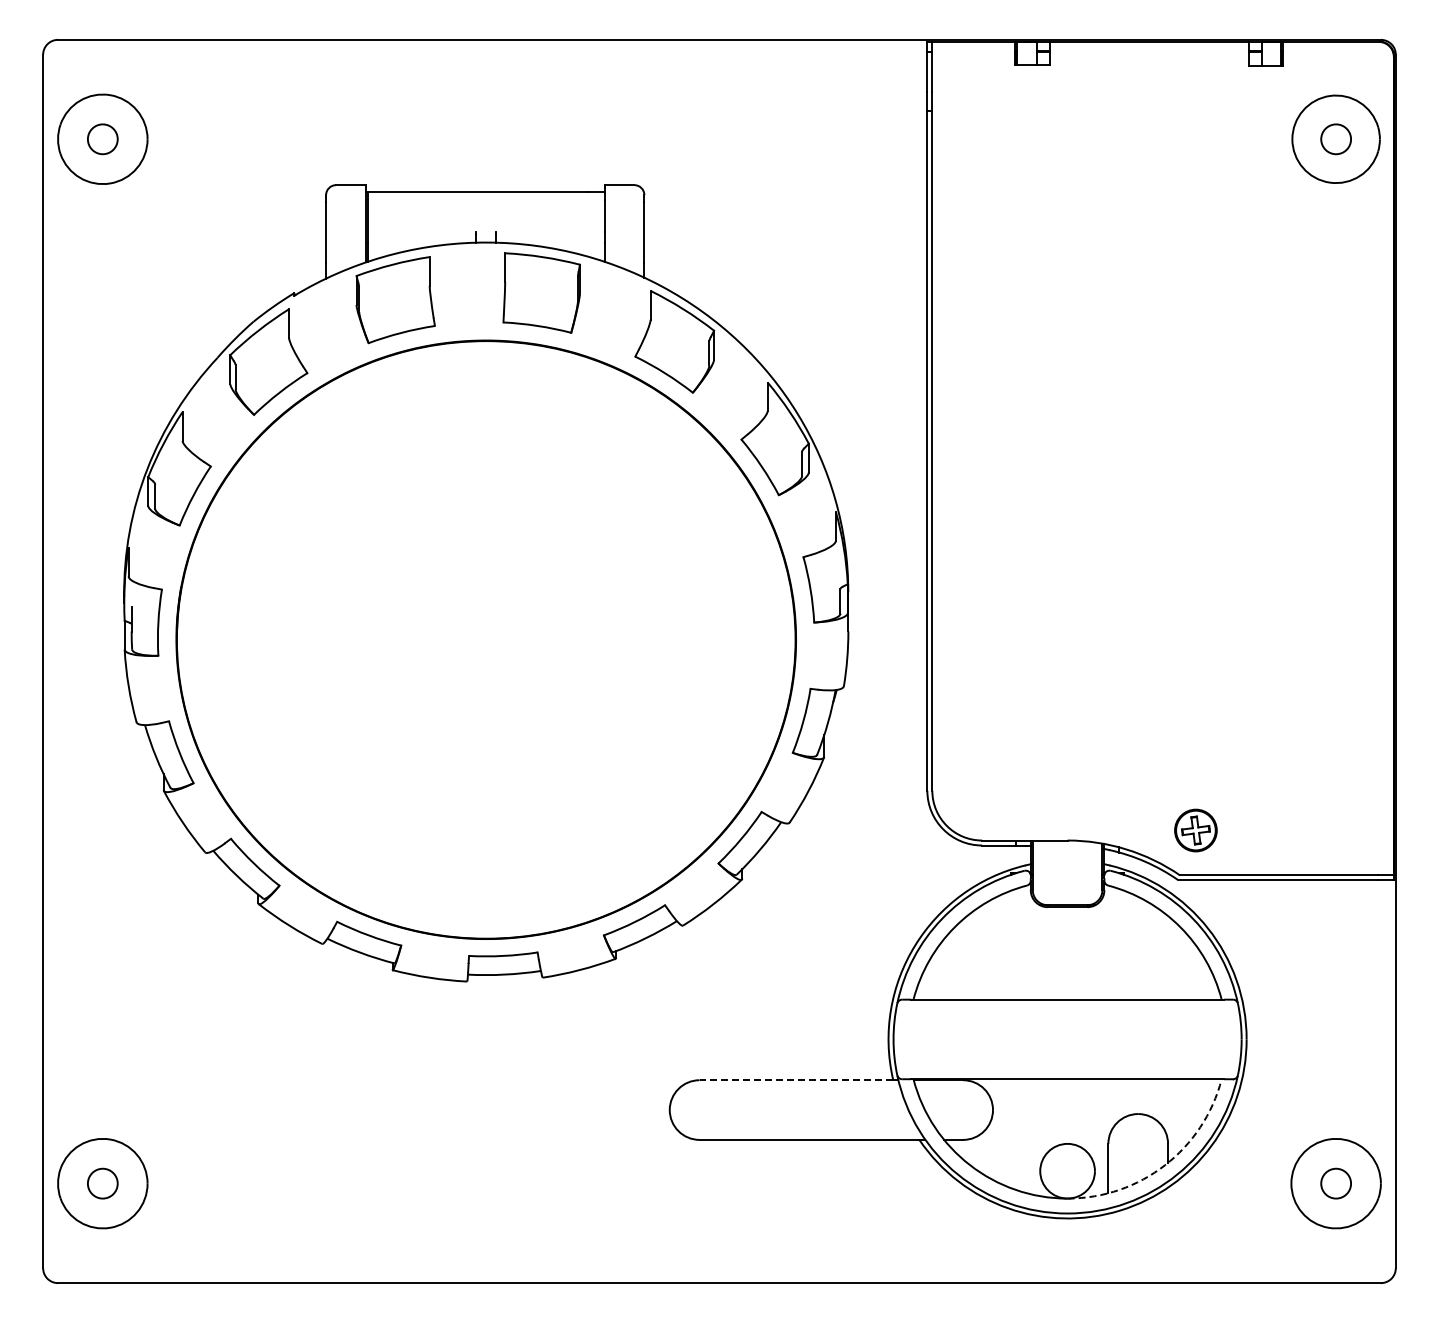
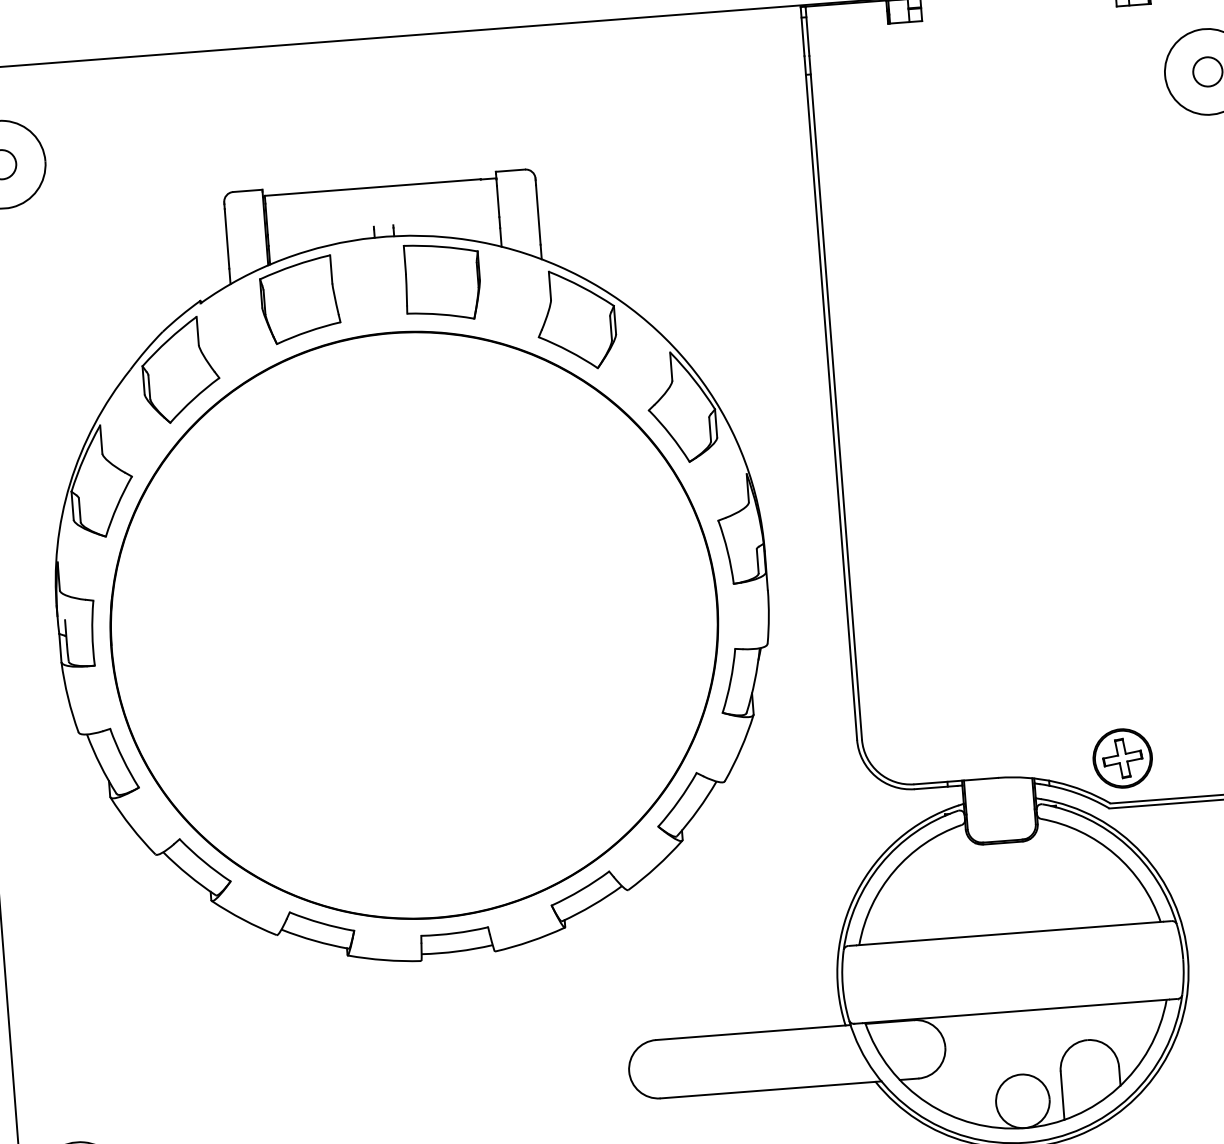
part: (1195, 830) -> (1122, 758), size x1.43
line: (796, 1080) -> (750, 1033), dashed -> solid
arc: (1165, 1165) -> (1118, 1088), dashed -> solid

